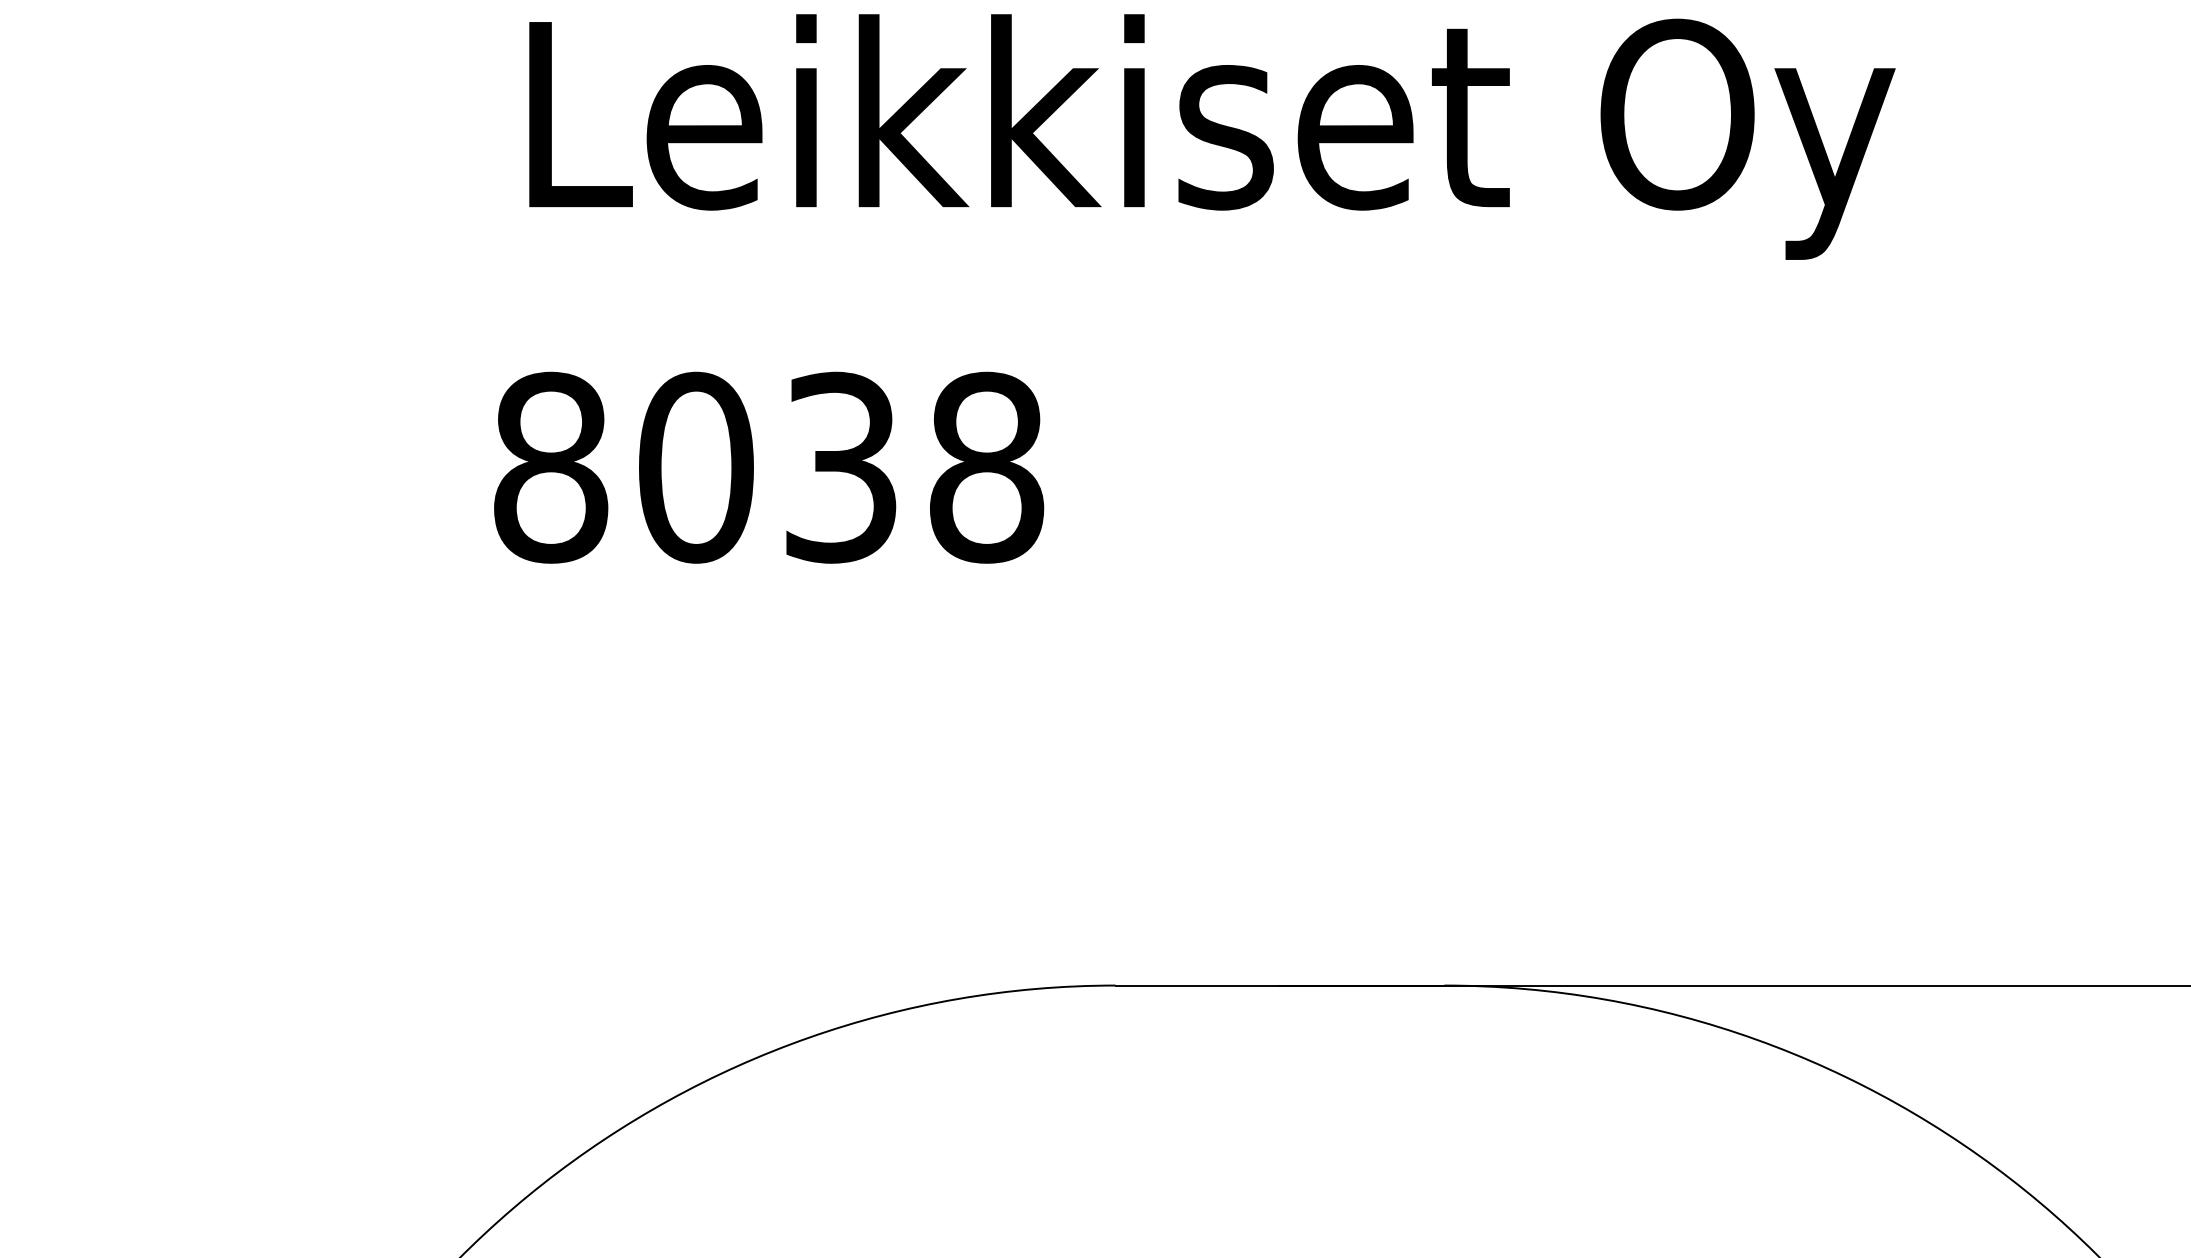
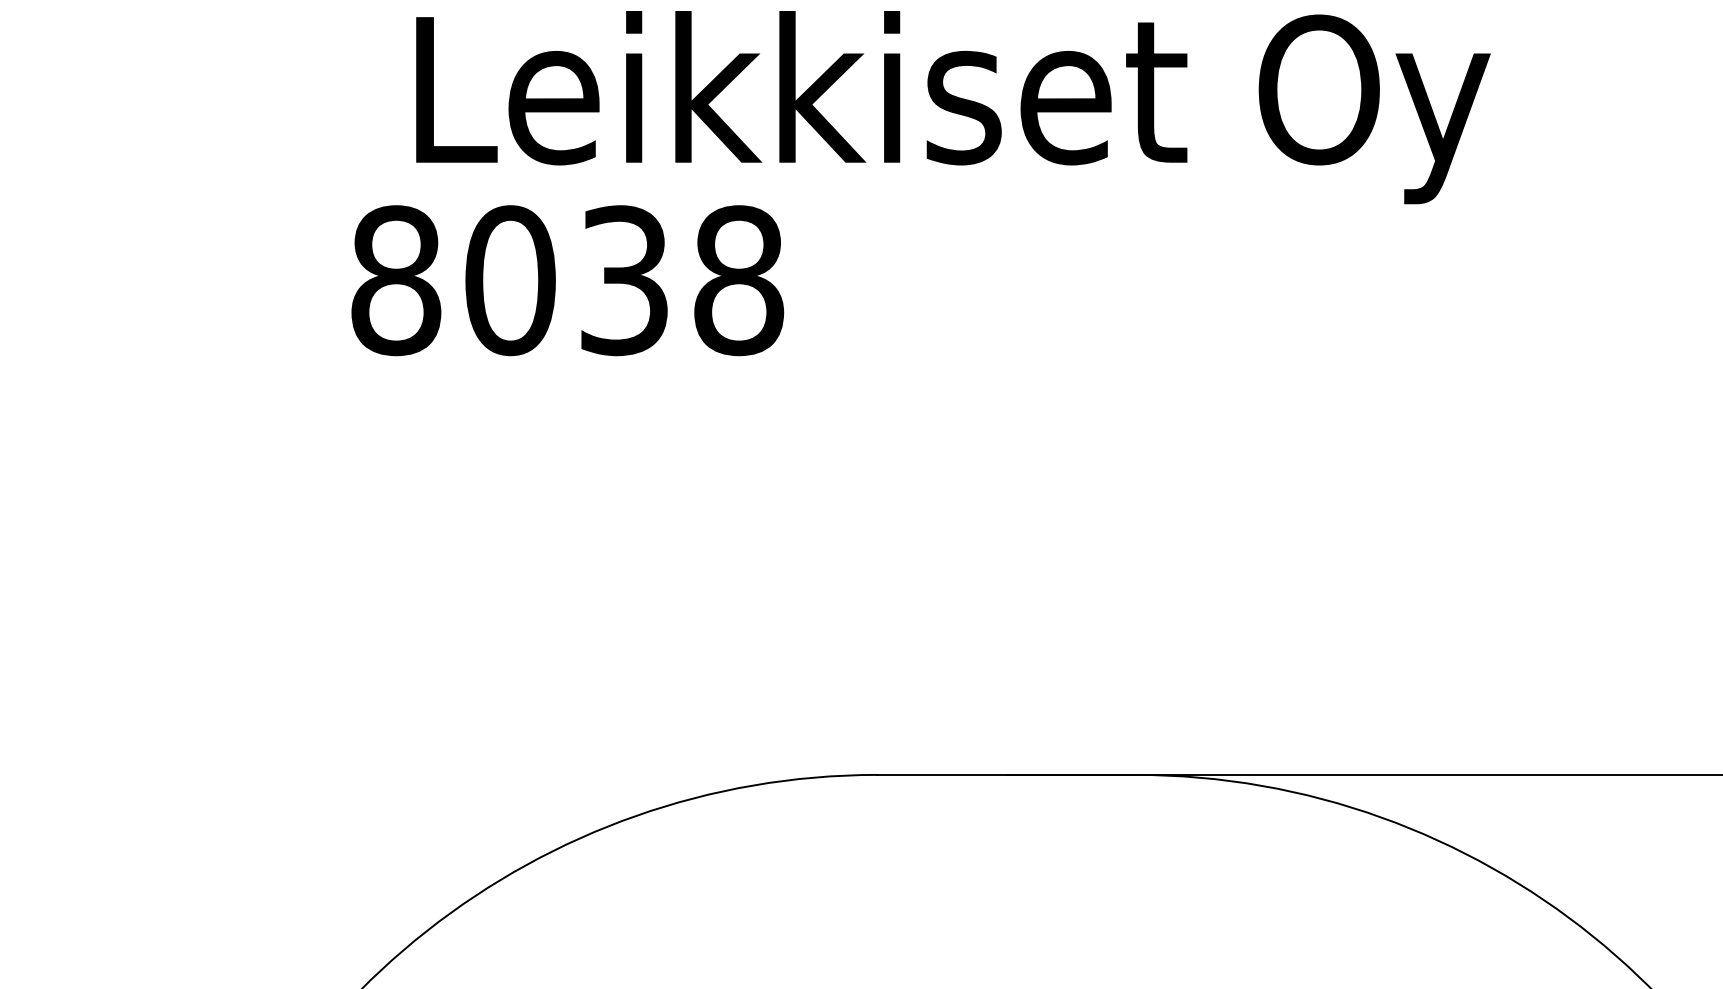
text: (768, 467) -> (567, 280), moved

